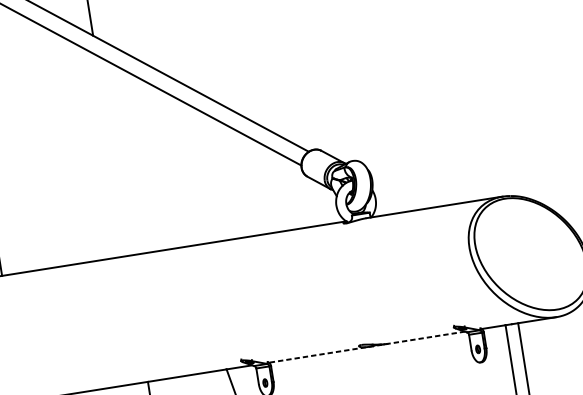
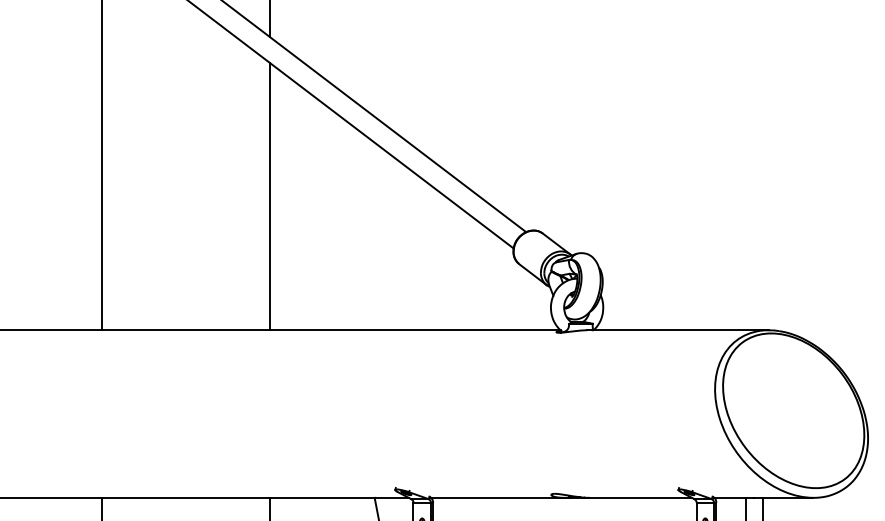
line: (111, 155) -> (269, 196), added
line: (366, 346) -> (561, 497), dashed -> solid

